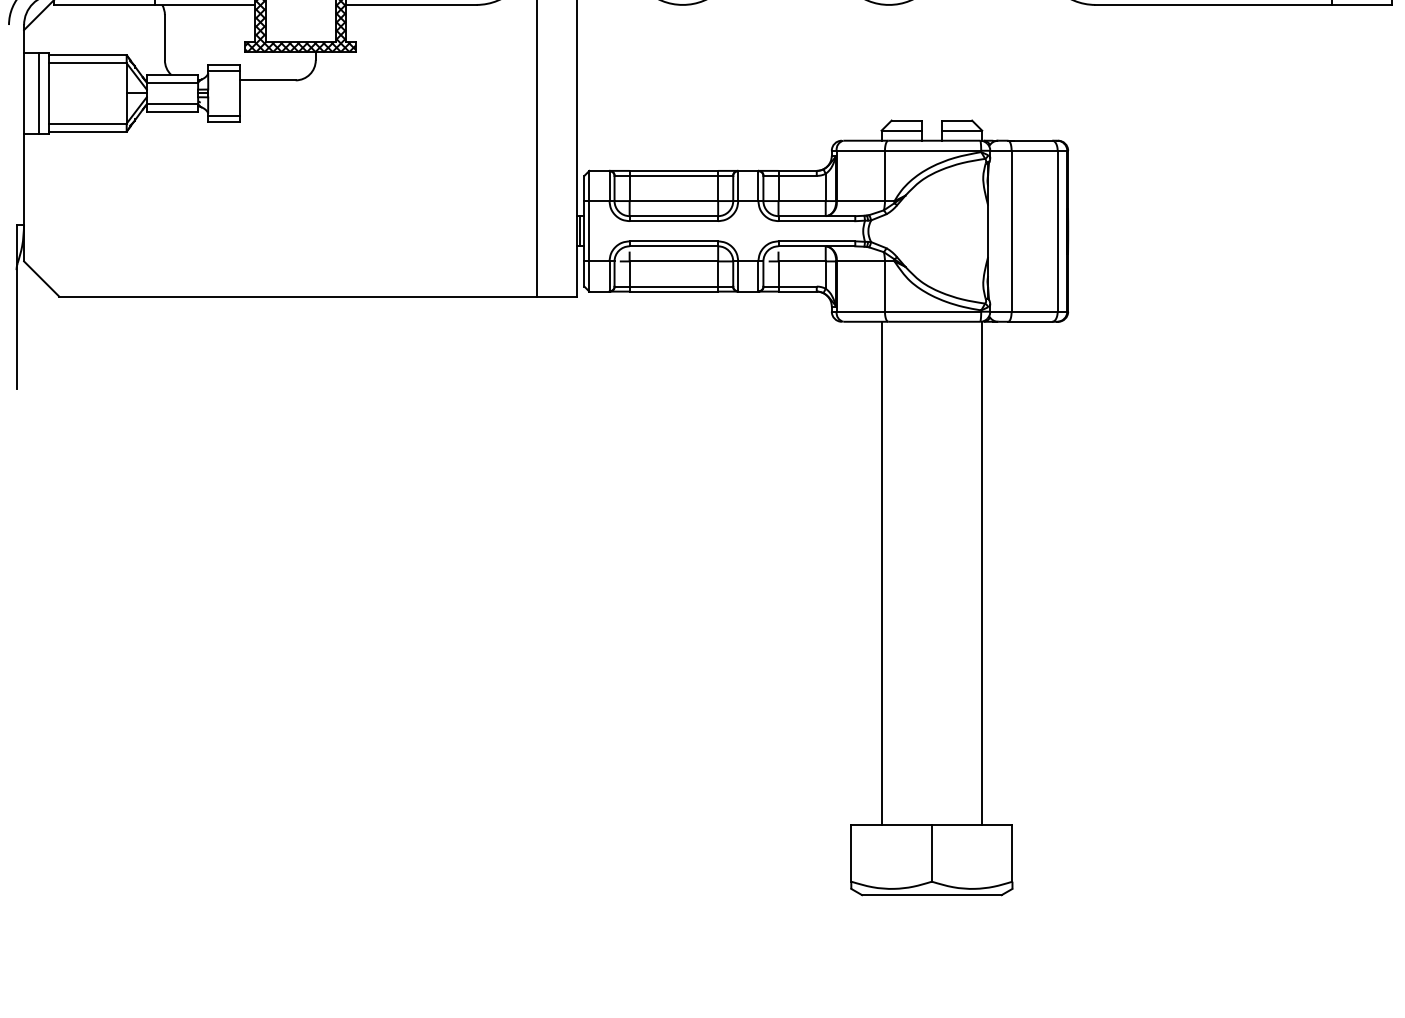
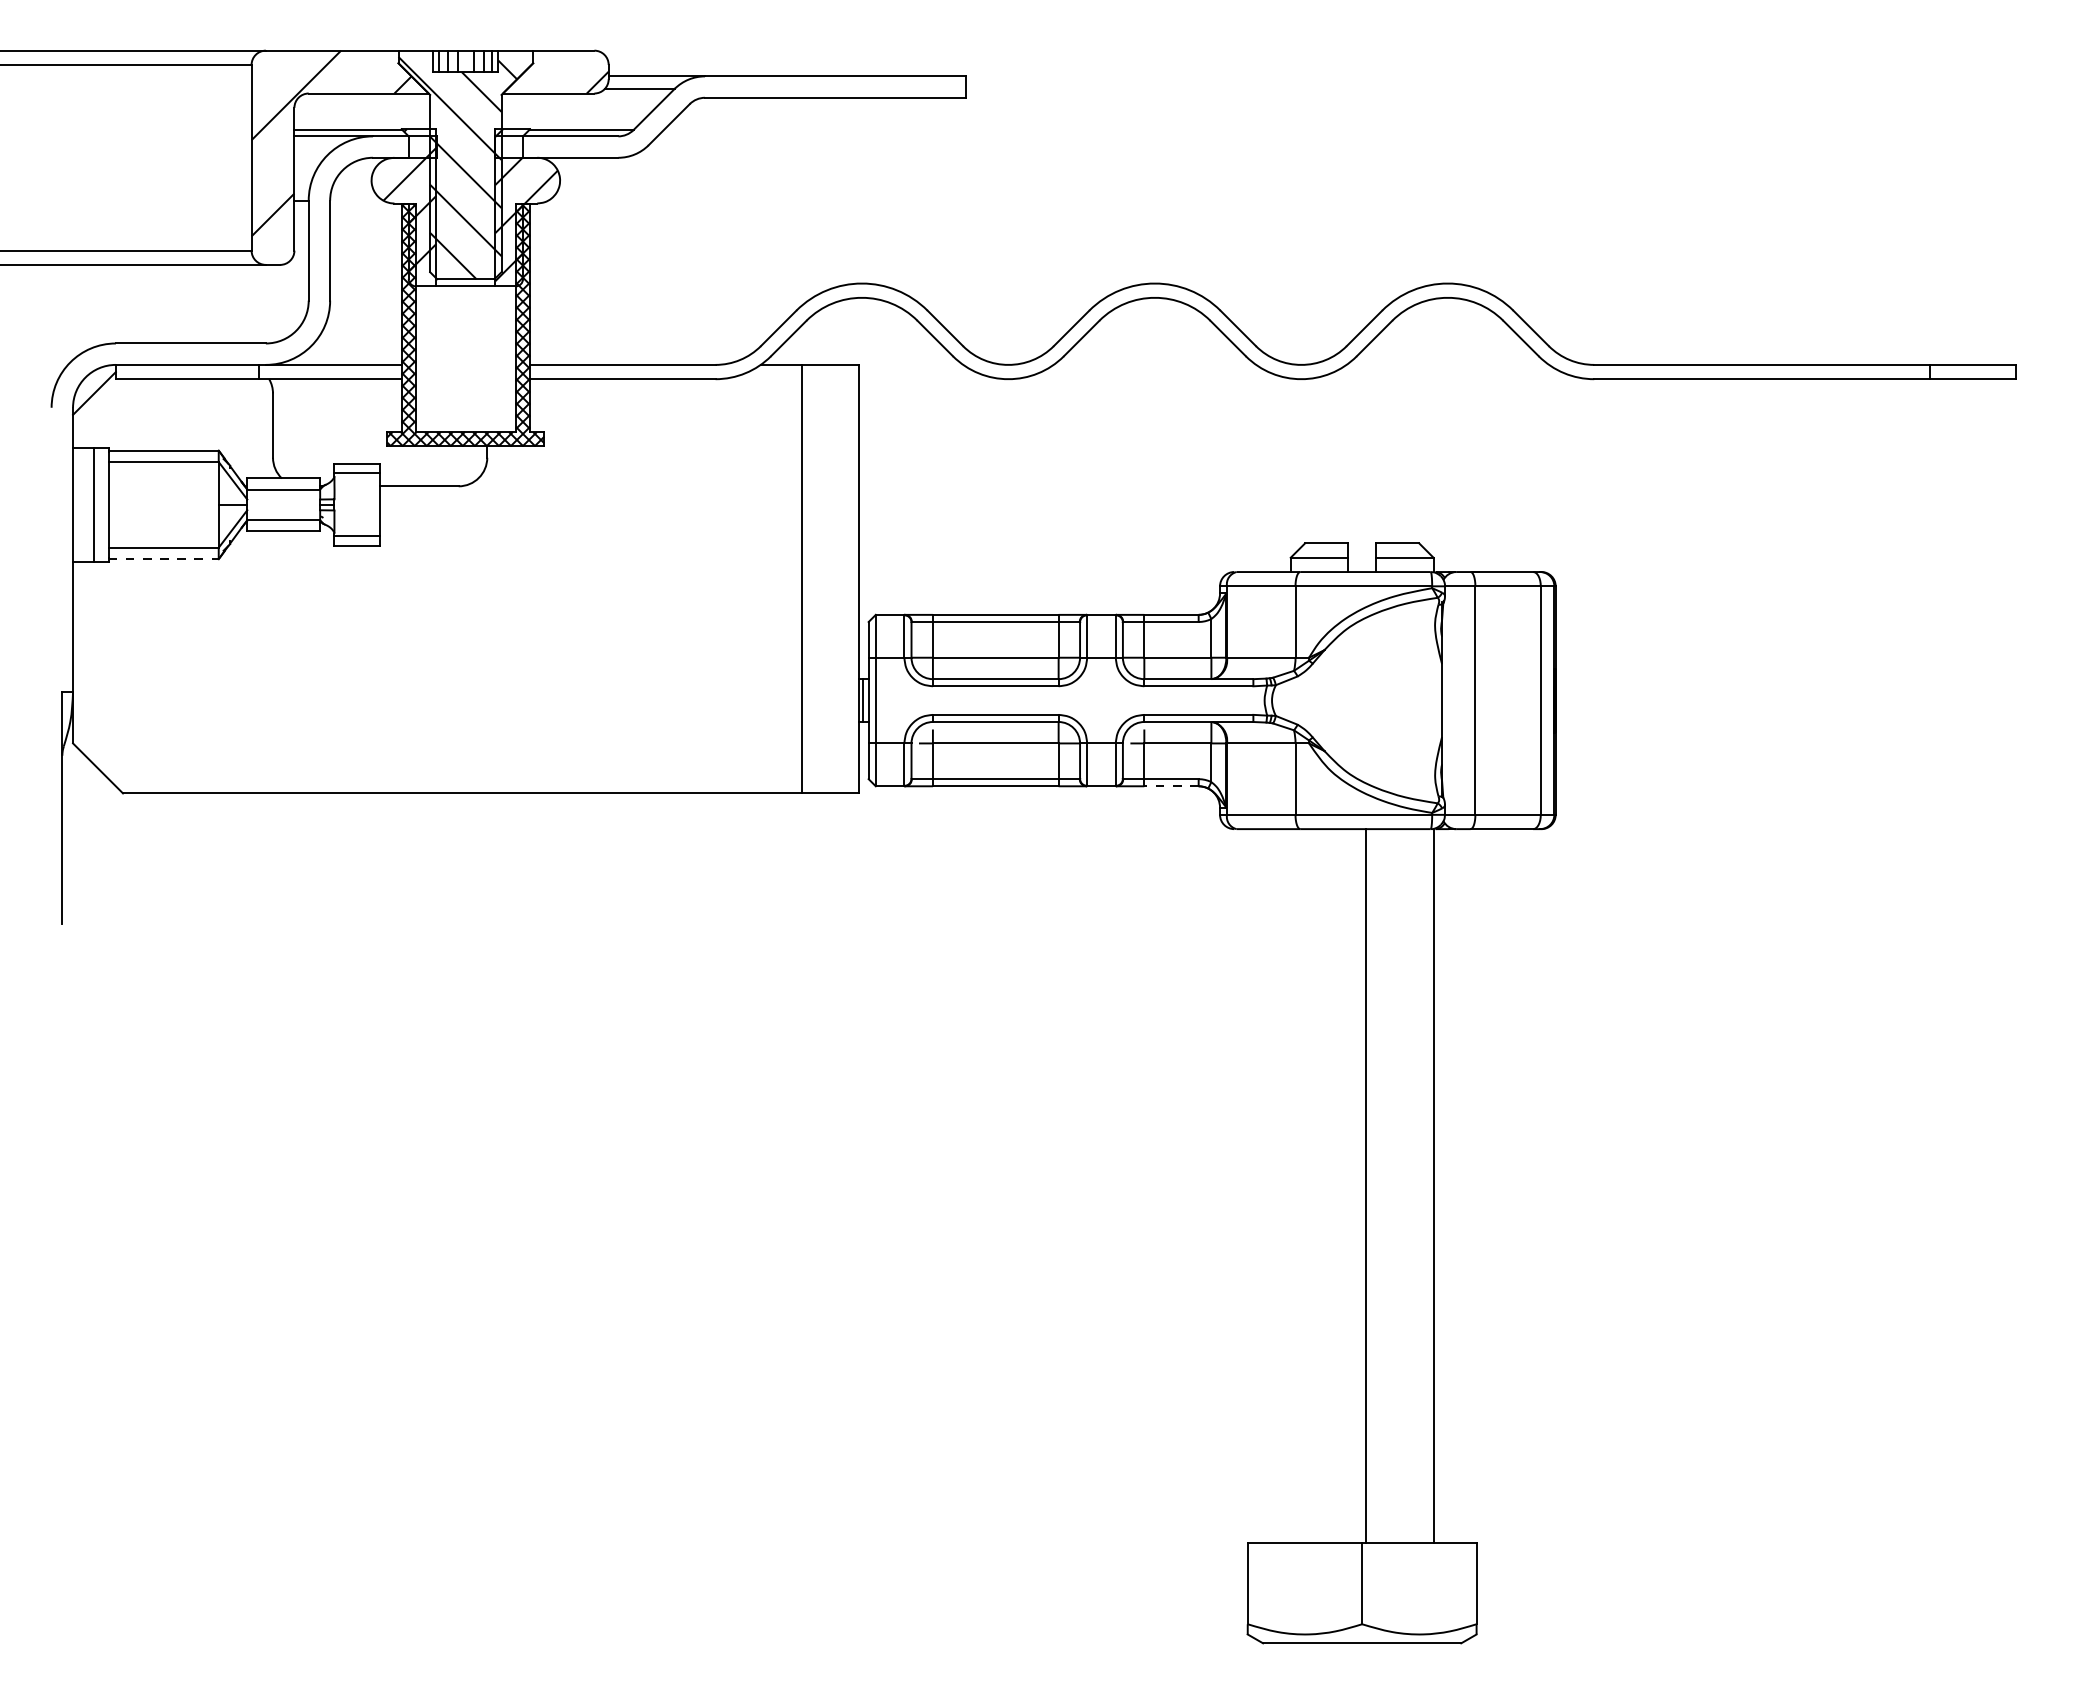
line: (87, 131) -> (163, 559), solid -> dashed
line: (797, 291) -> (1171, 786), solid -> dashed
line: (881, 573) -> (1365, 1186), moved

